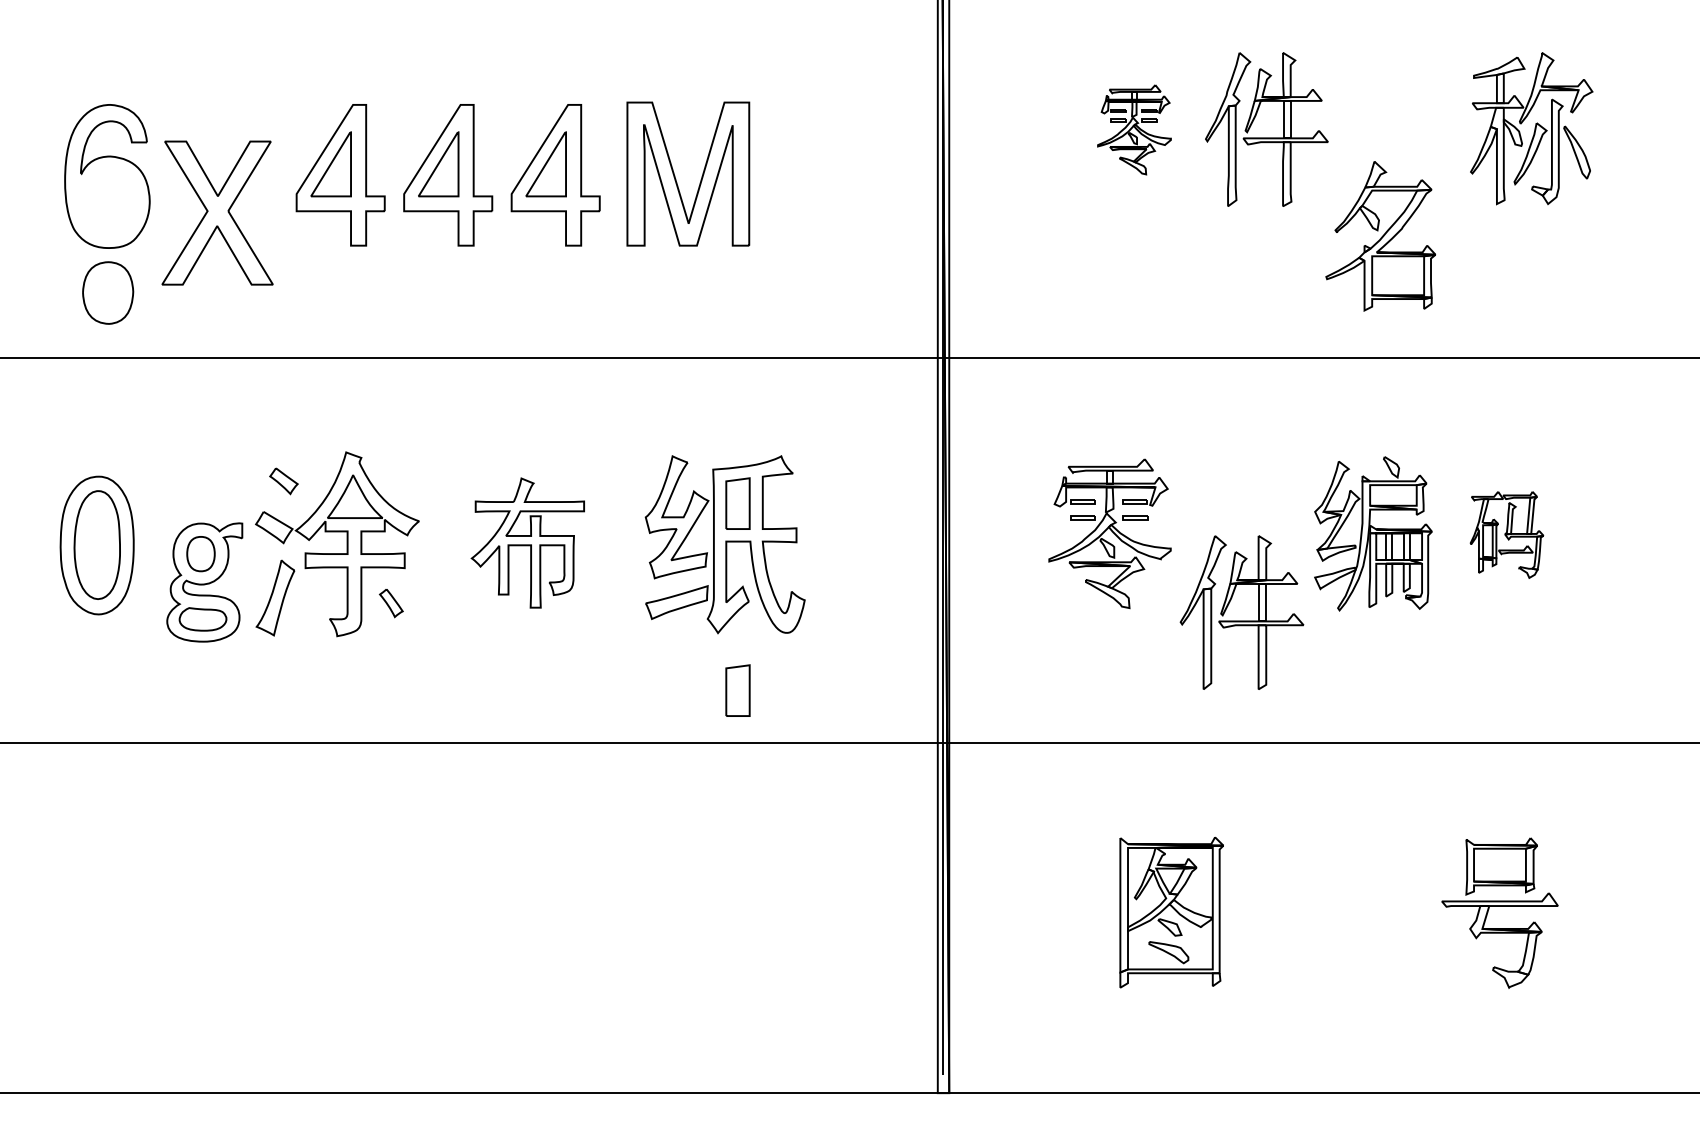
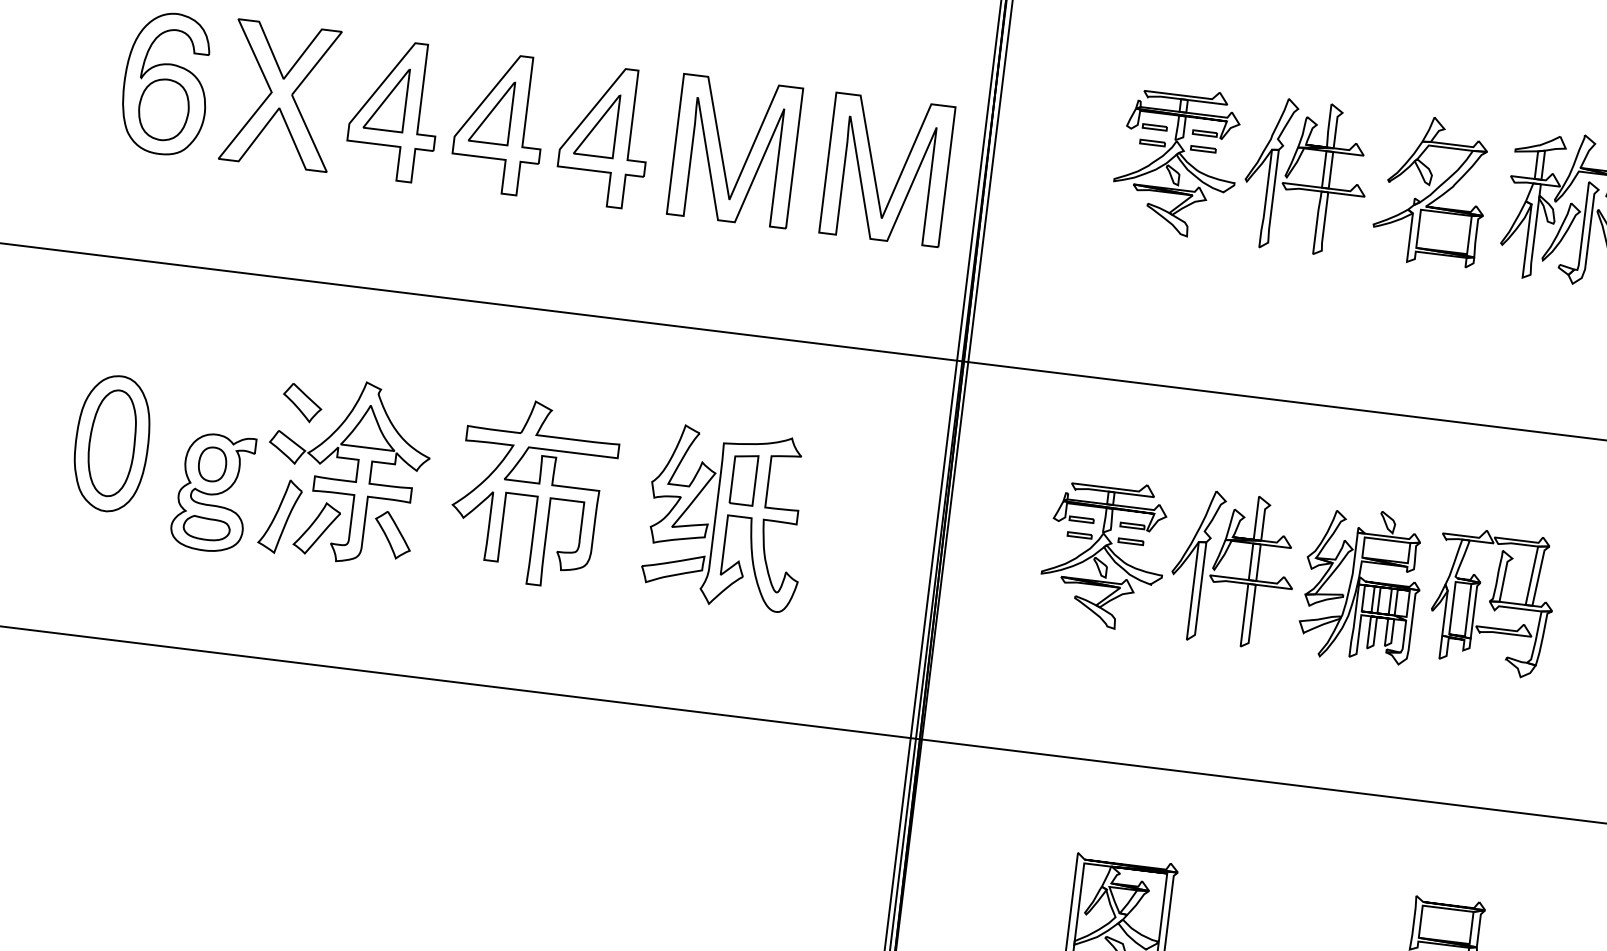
part: (1134, 129) -> (1176, 161), size x1.67
part: (831, 176) -> (874, 170), added
part: (217, 212) -> (281, 94), moved
part: (1380, 236) -> (1431, 191), moved
part: (108, 292) -> (164, 109), moved
part: (283, 481) -> (302, 403), size x1.43
part: (1506, 534) -> (1492, 602), size x1.67
part: (527, 542) -> (533, 492), size x1.43
part: (391, 603) -> (393, 535), size x1.67
part: (313, 605) -> (316, 528), added
part: (1241, 620) -> (1232, 577), moved
part: (737, 690) -> (721, 662), removed

